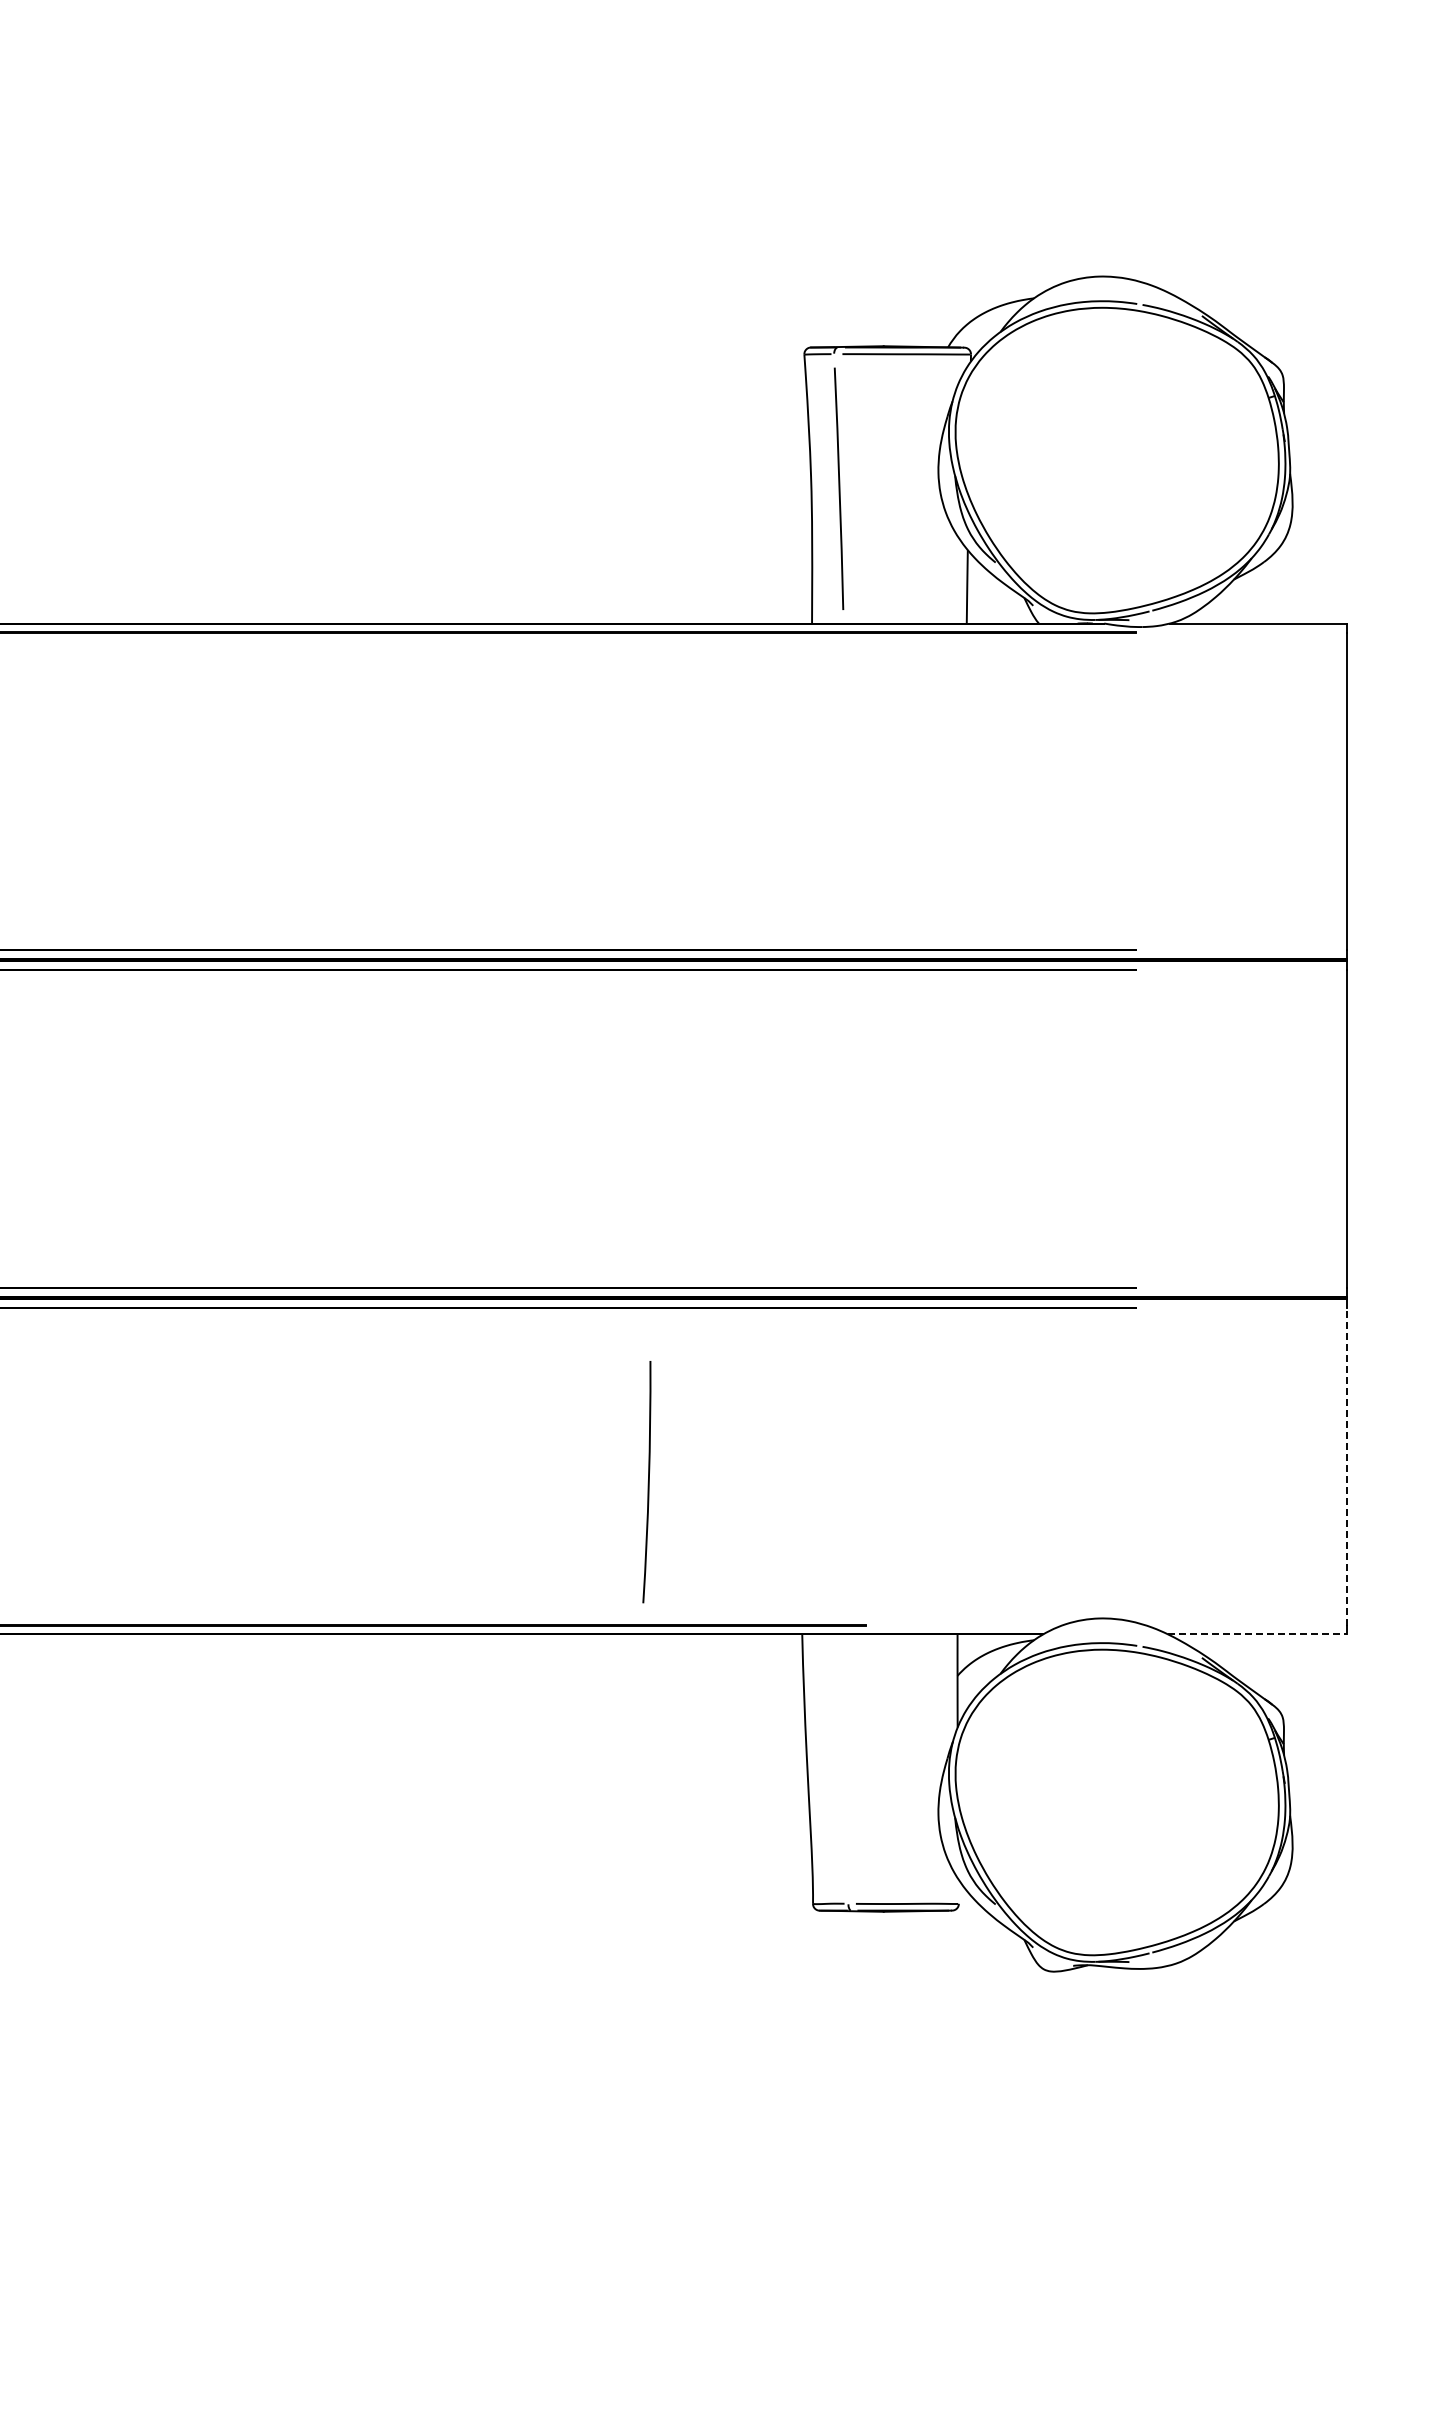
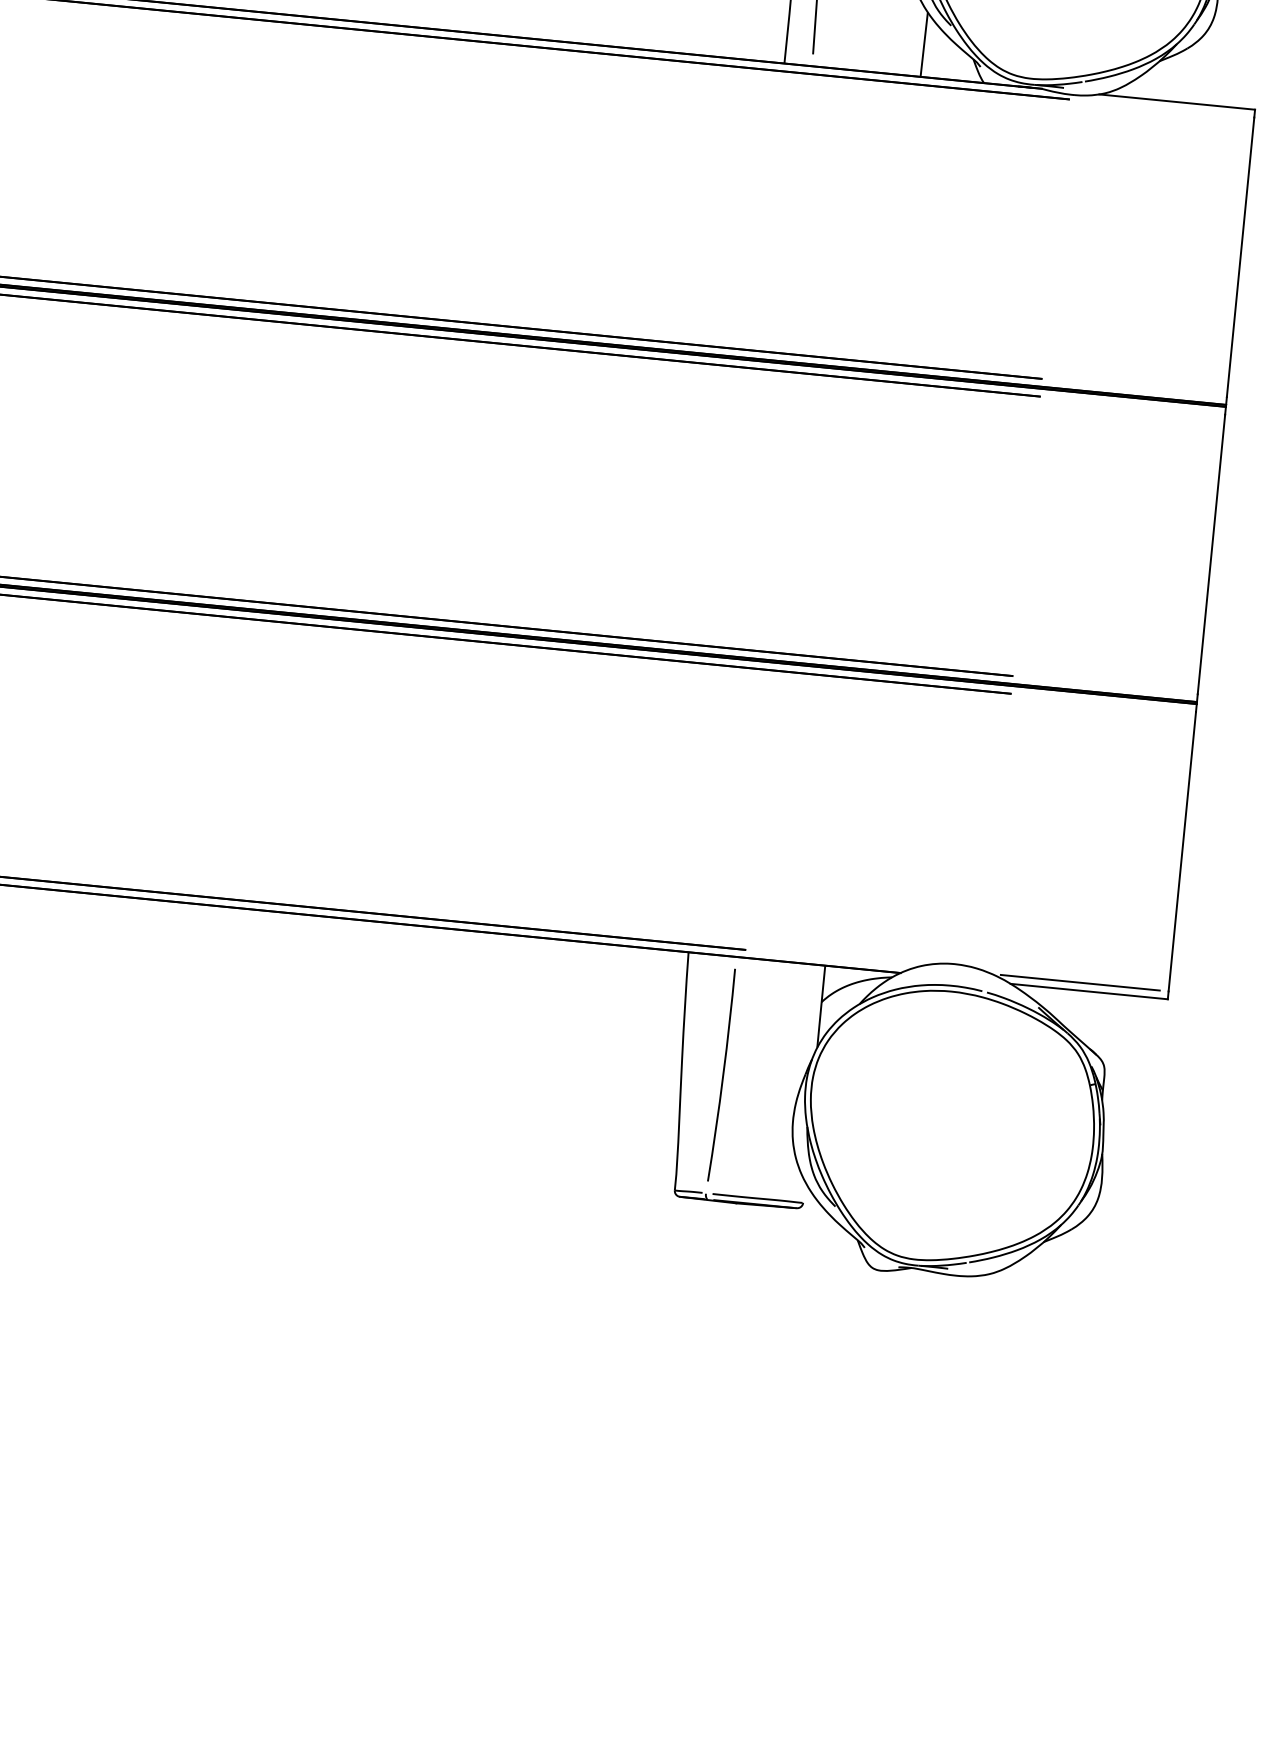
line: (1346, 1466) -> (1182, 851), dashed -> solid
curve: (647, 1482) -> (722, 1075), moved
line: (1246, 1625) -> (1080, 982), added
line: (1258, 1634) -> (1090, 991), dashed -> solid

